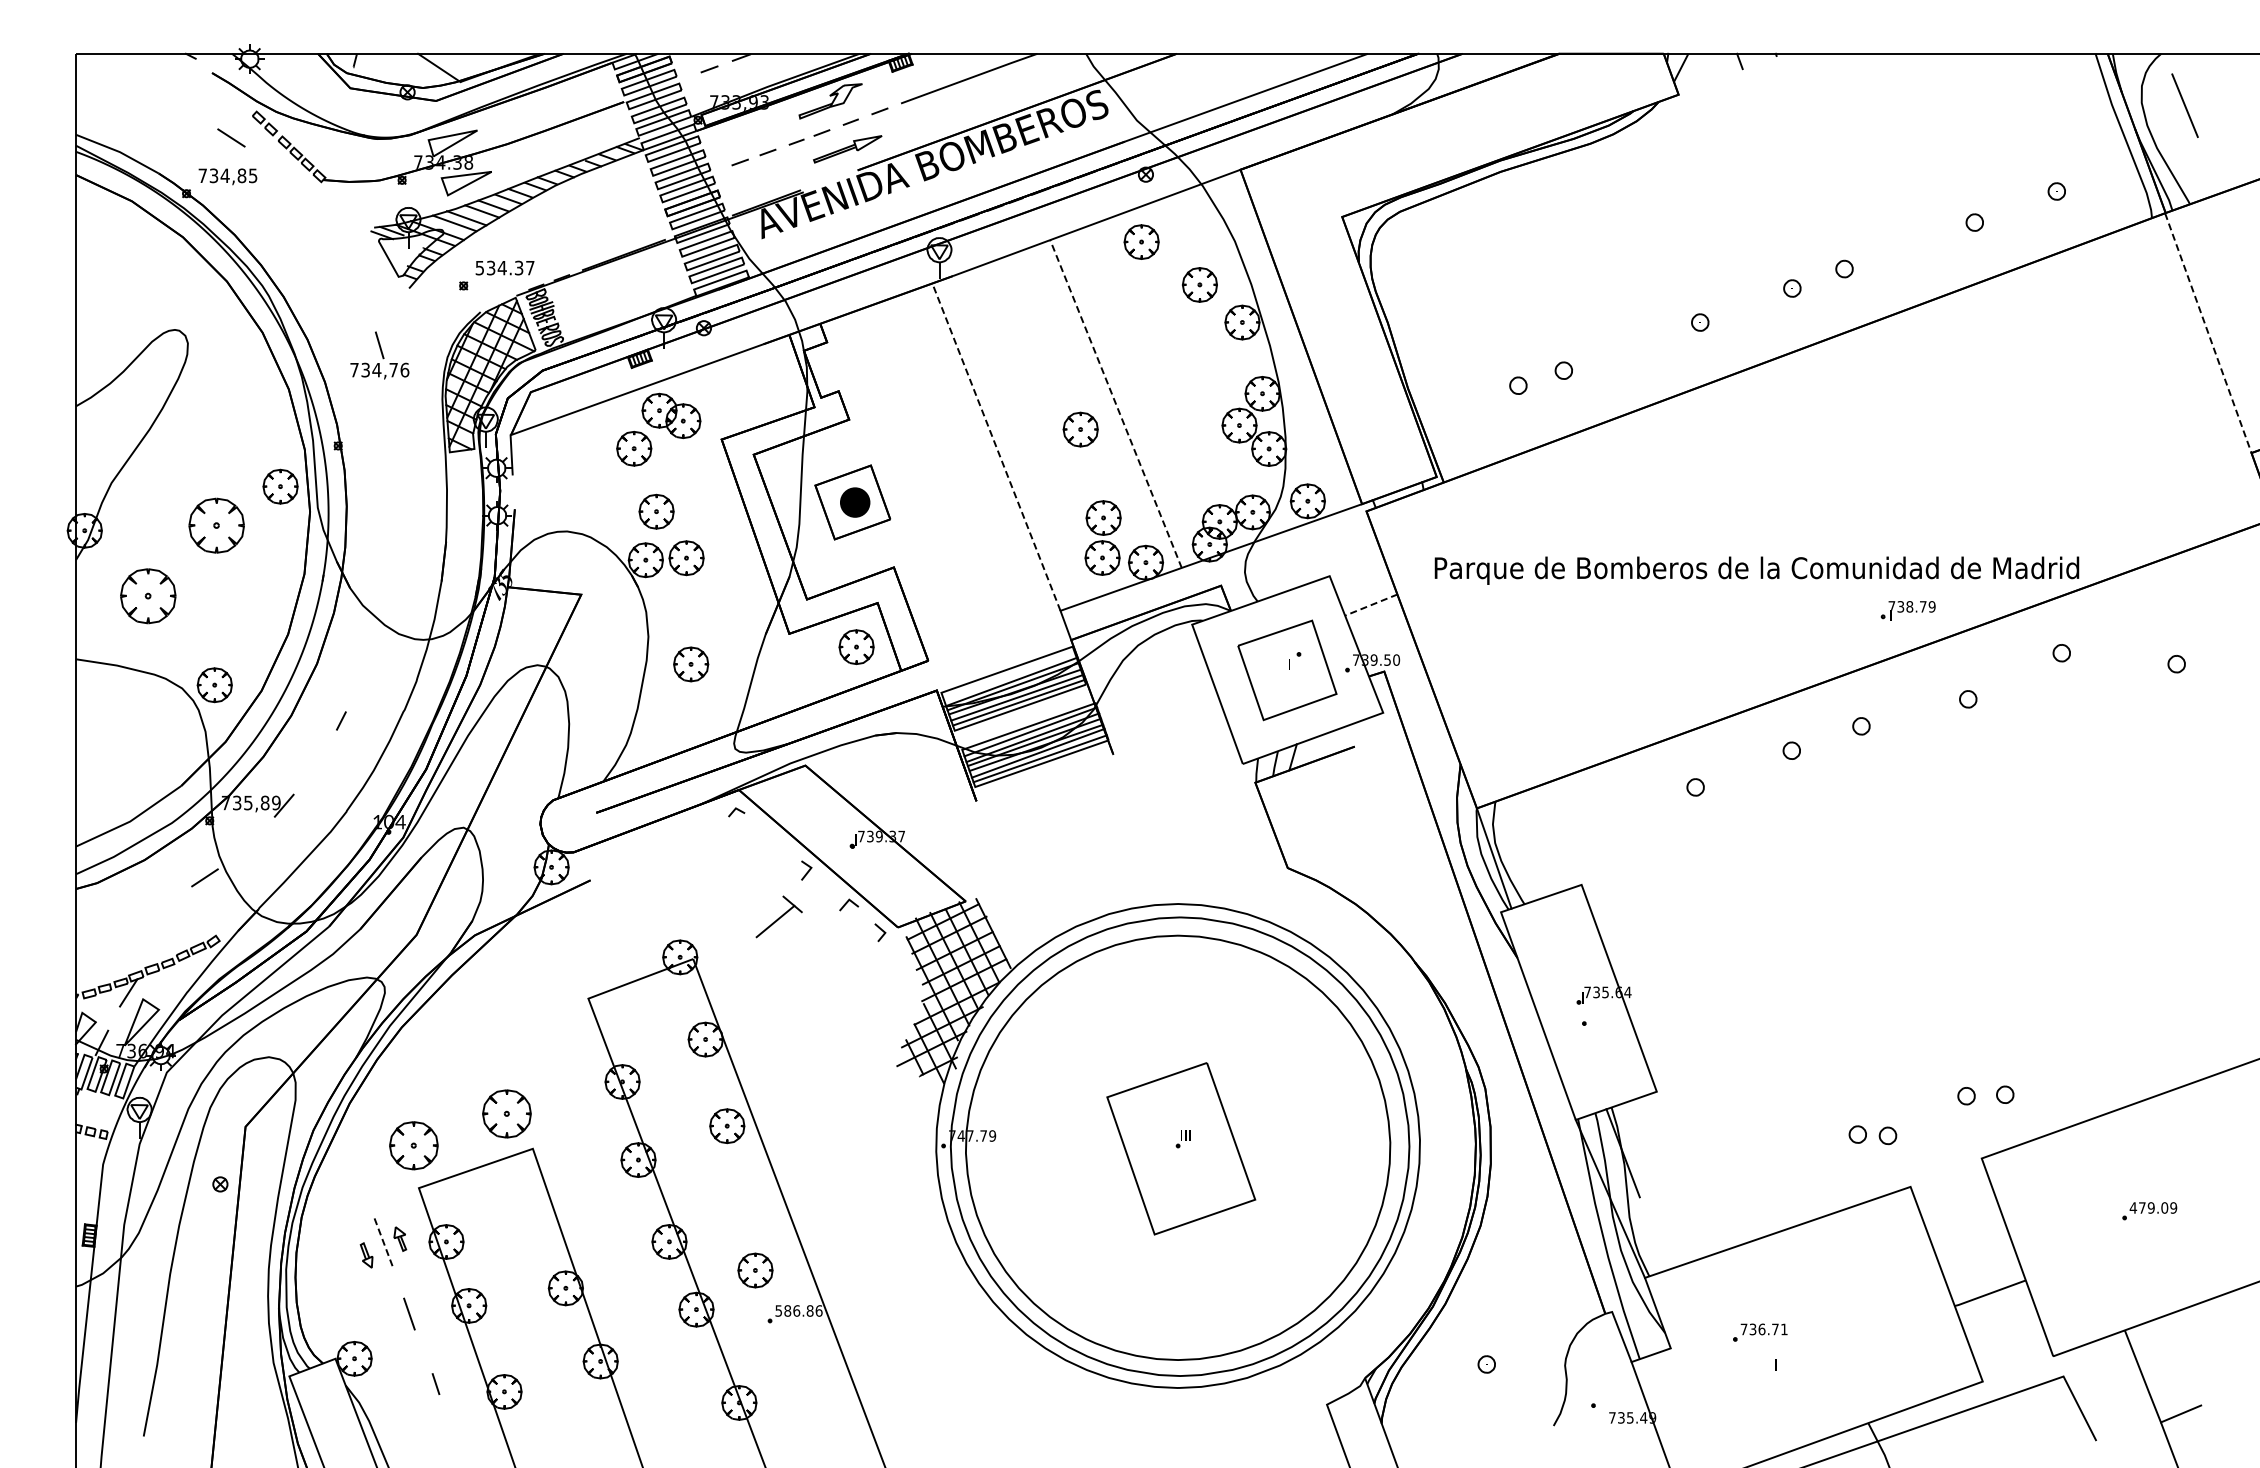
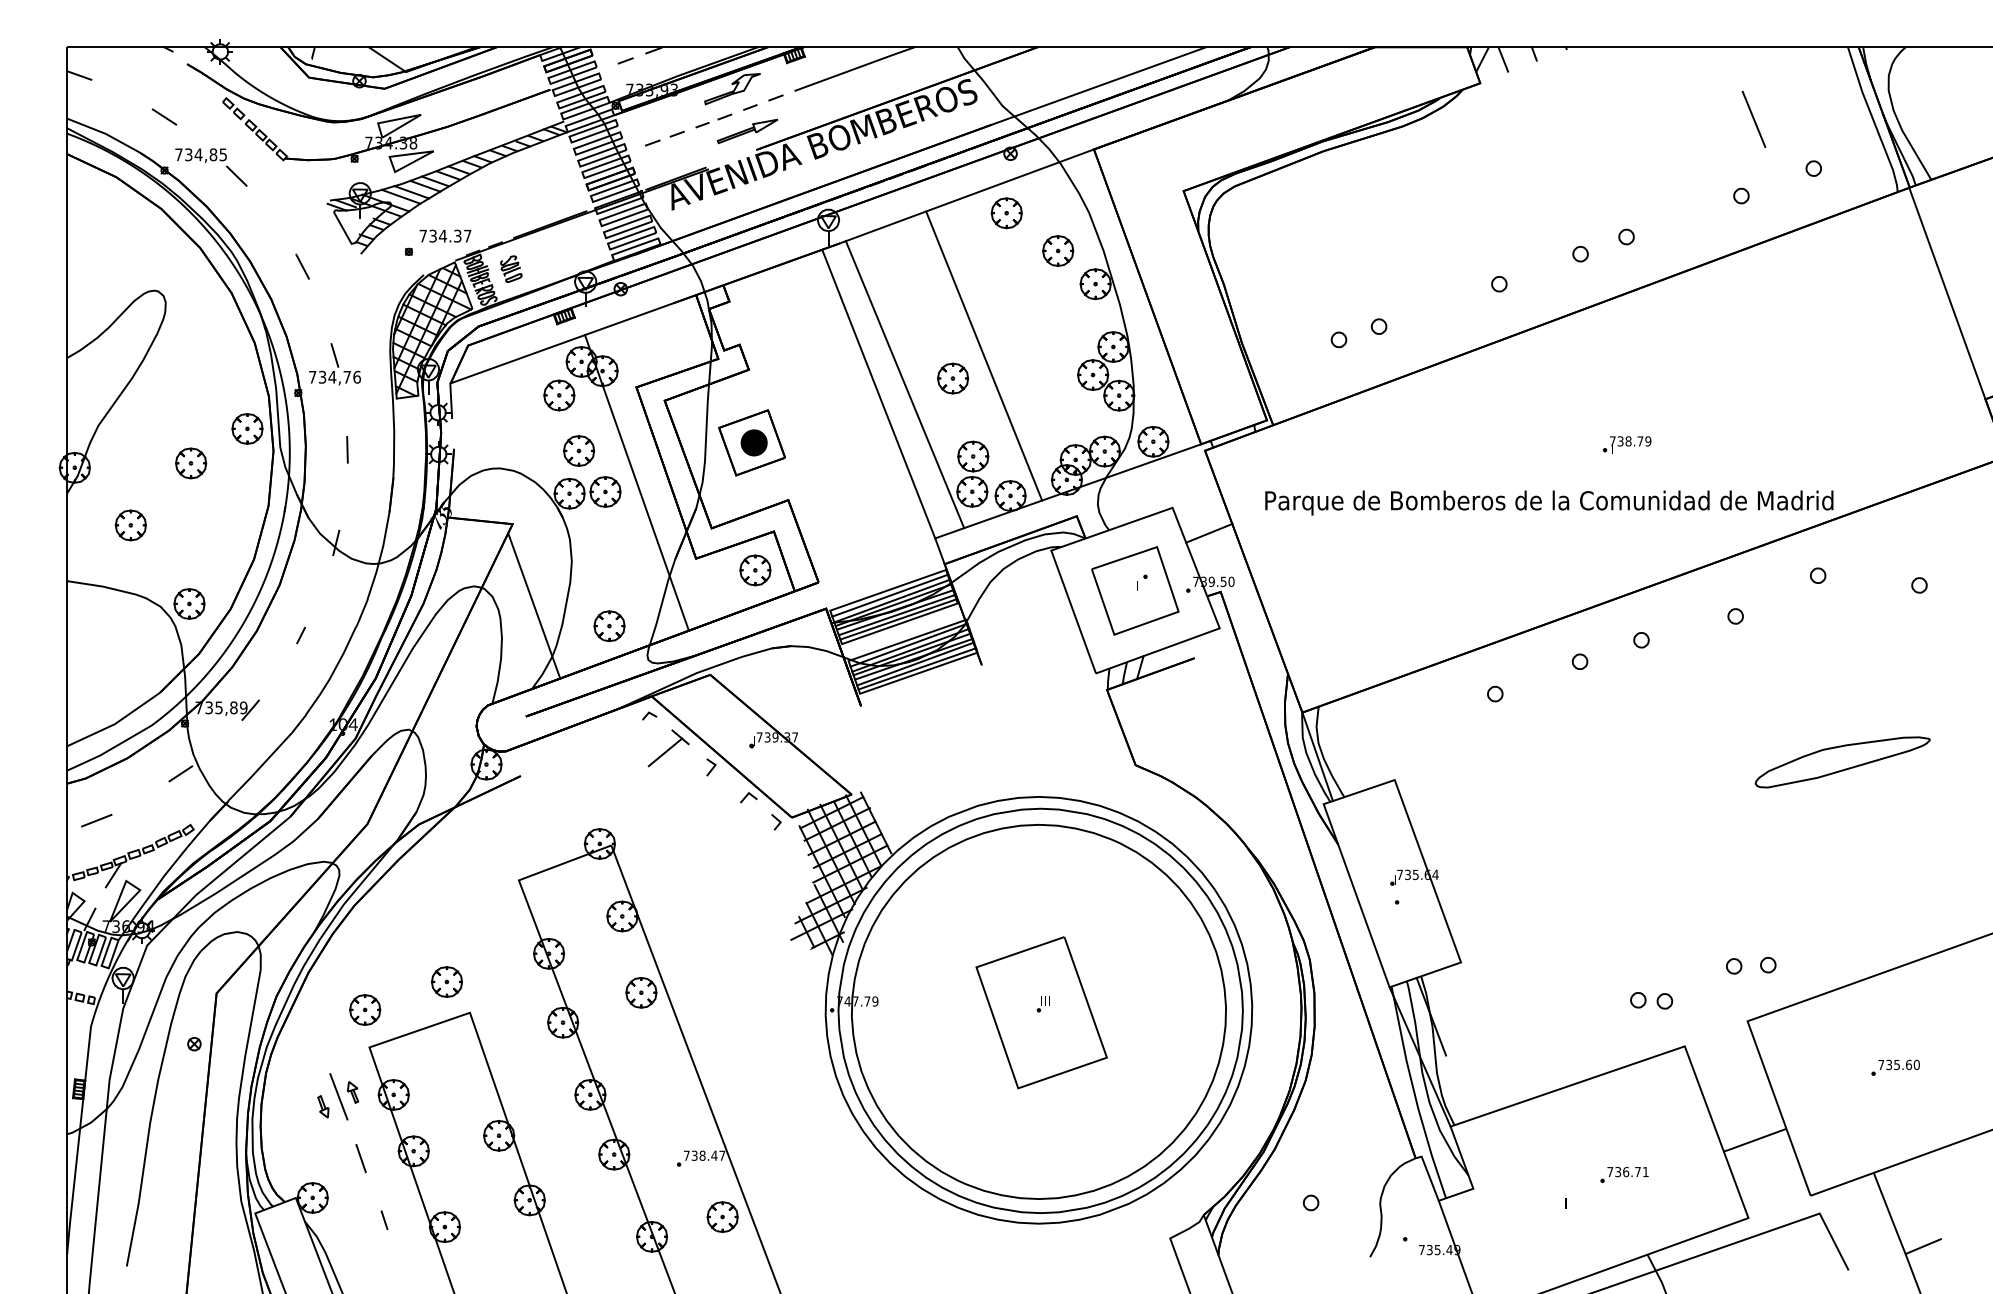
line: (1704, 67) -> (1503, 59), added
line: (89, 85) -> (78, 75), added
line: (2184, 105) -> (1753, 119), moved
line: (231, 137) -> (164, 116), moved
line: (268, 199) -> (236, 175), added
text: (479, 268) -> (422, 236), 534.37 -> 734.37
line: (343, 302) -> (302, 266), added
part: (579, 305) -> (511, 269), added
line: (2208, 333) -> (1947, 293), dashed -> solid
part: (379, 355) -> (334, 364), moved
line: (1115, 404) -> (983, 356), dashed -> solid
line: (1026, 436) -> (905, 384), added
line: (996, 447) -> (878, 394), dashed -> solid
line: (393, 509) -> (347, 449), added
part: (216, 525) -> (190, 463), size x0.62
line: (722, 547) -> (637, 482), added
part: (148, 595) -> (131, 524), size x0.62
line: (1370, 605) -> (1208, 533), dashed -> solid
part: (1907, 610) -> (1626, 444), moved
line: (380, 615) -> (335, 542), added
part: (691, 664) -> (609, 626), moved
line: (1008, 675) -> (889, 595), added
line: (605, 687) -> (533, 605), added
part: (2089, 864) -> (1842, 762), added
part: (778, 916) -> (668, 747), moved
line: (109, 930) -> (96, 820), added
part: (506, 1113) -> (446, 981), size x0.71
part: (414, 1145) -> (365, 1009), size x0.71
text: (2152, 1207) -> (1898, 1064), 479.09 -> 735.60
line: (384, 1244) -> (339, 1097), dashed -> solid
part: (755, 1270) -> (722, 1217), moved
text: (798, 1310) -> (704, 1155), 586.86 -> 738.47
part: (1760, 1332) -> (1624, 1174), moved

